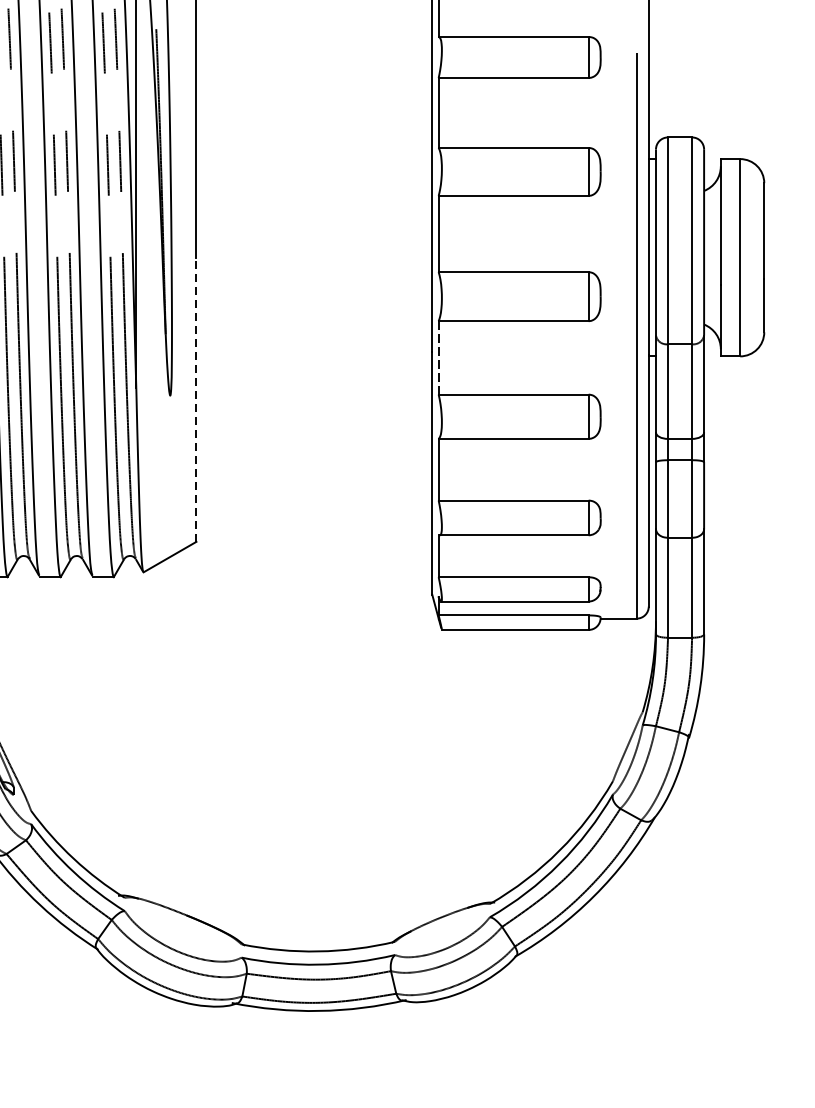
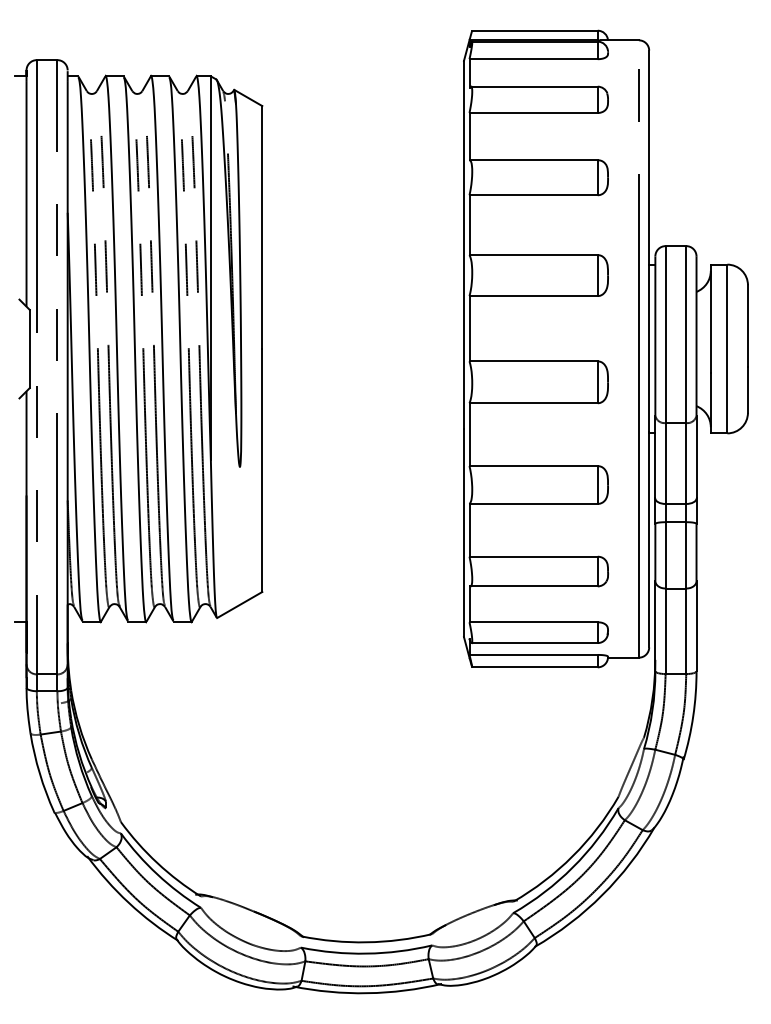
line: (438, 357) -> (469, 434), dashed -> solid
line: (196, 399) -> (262, 470), dashed -> solid

